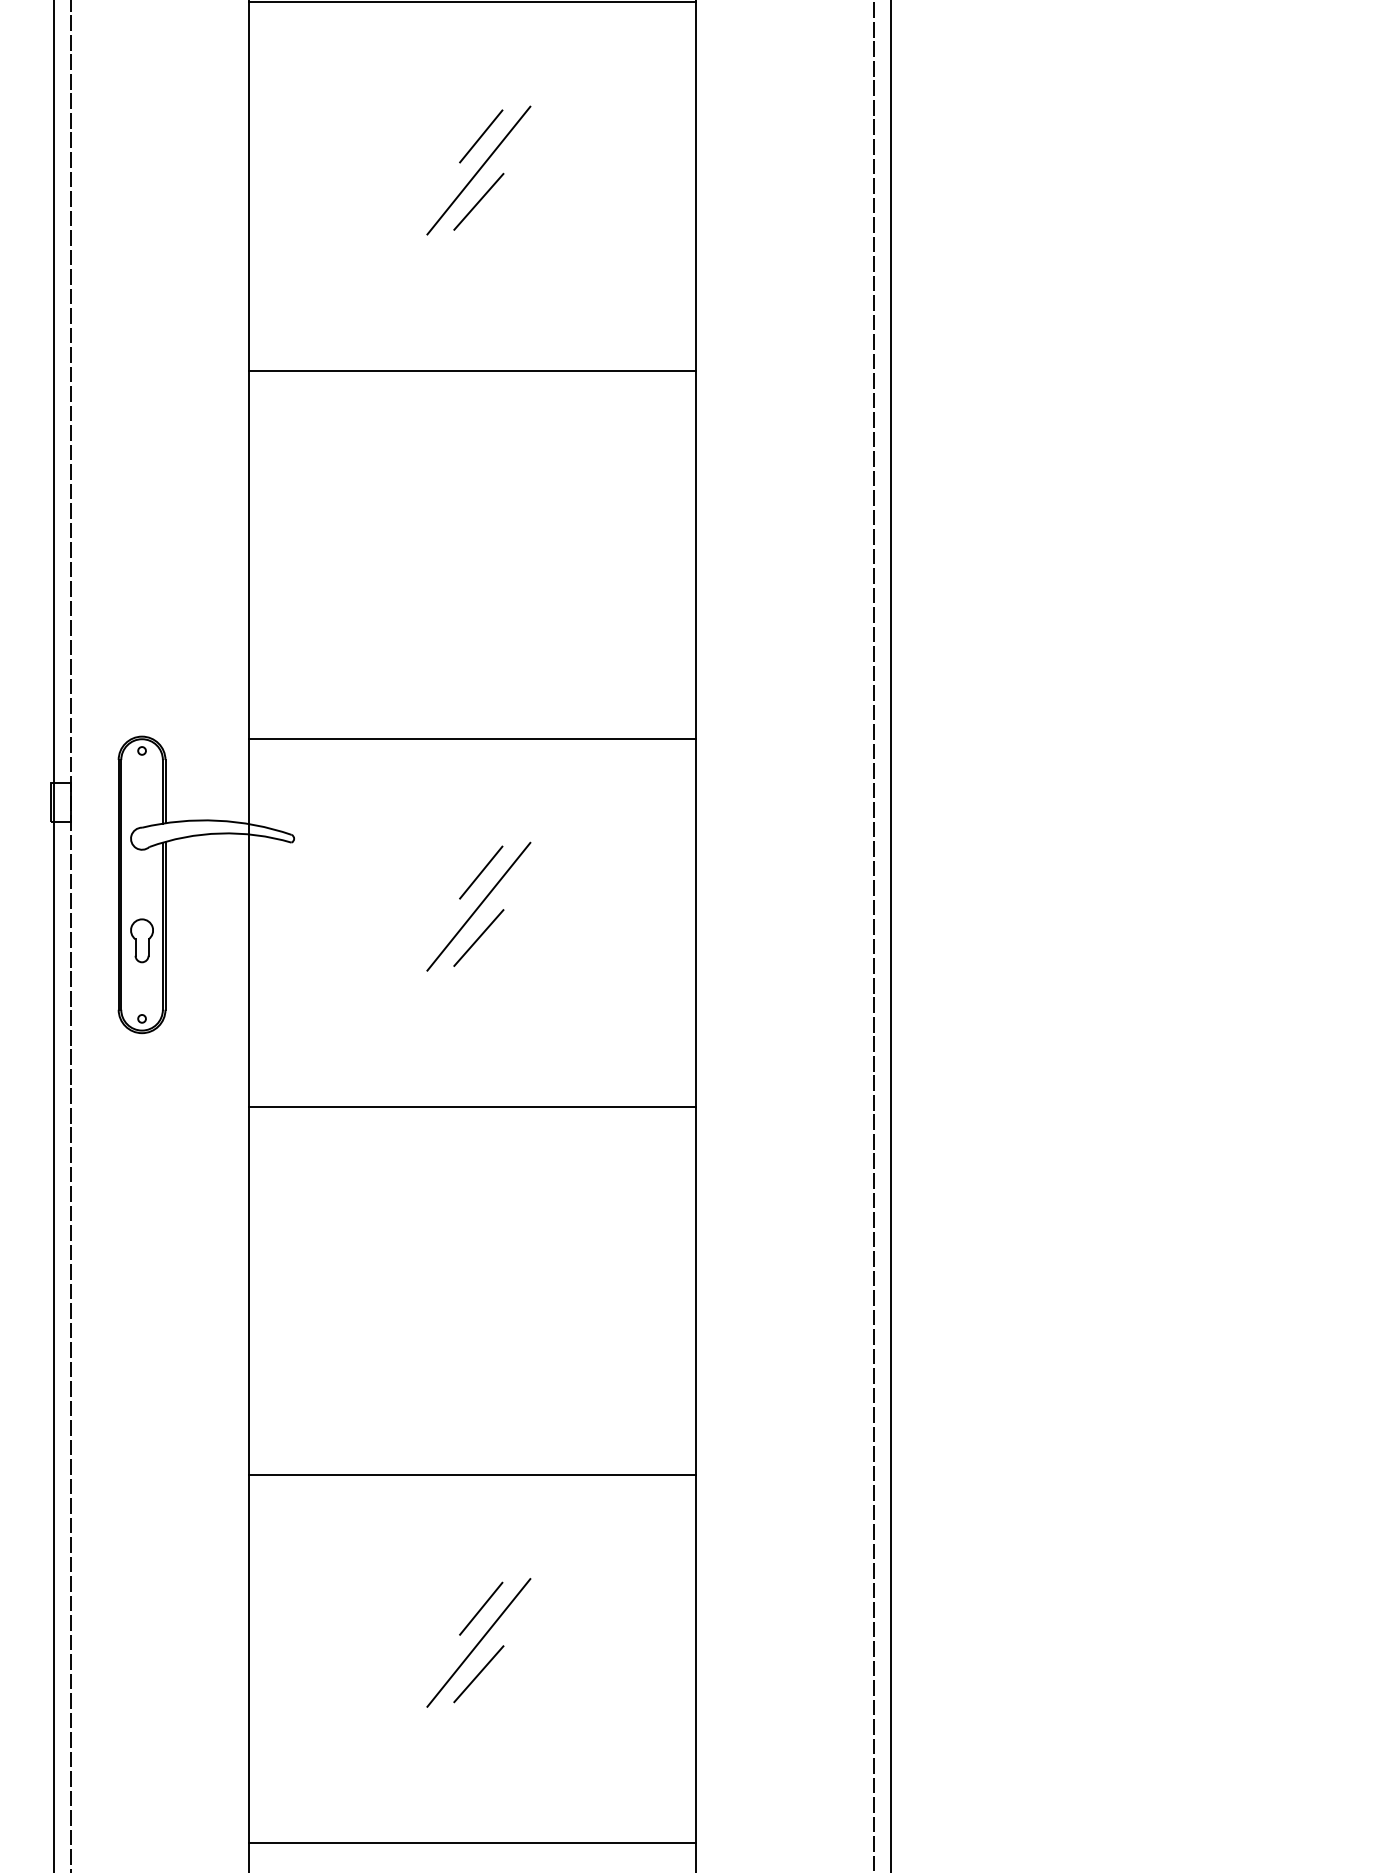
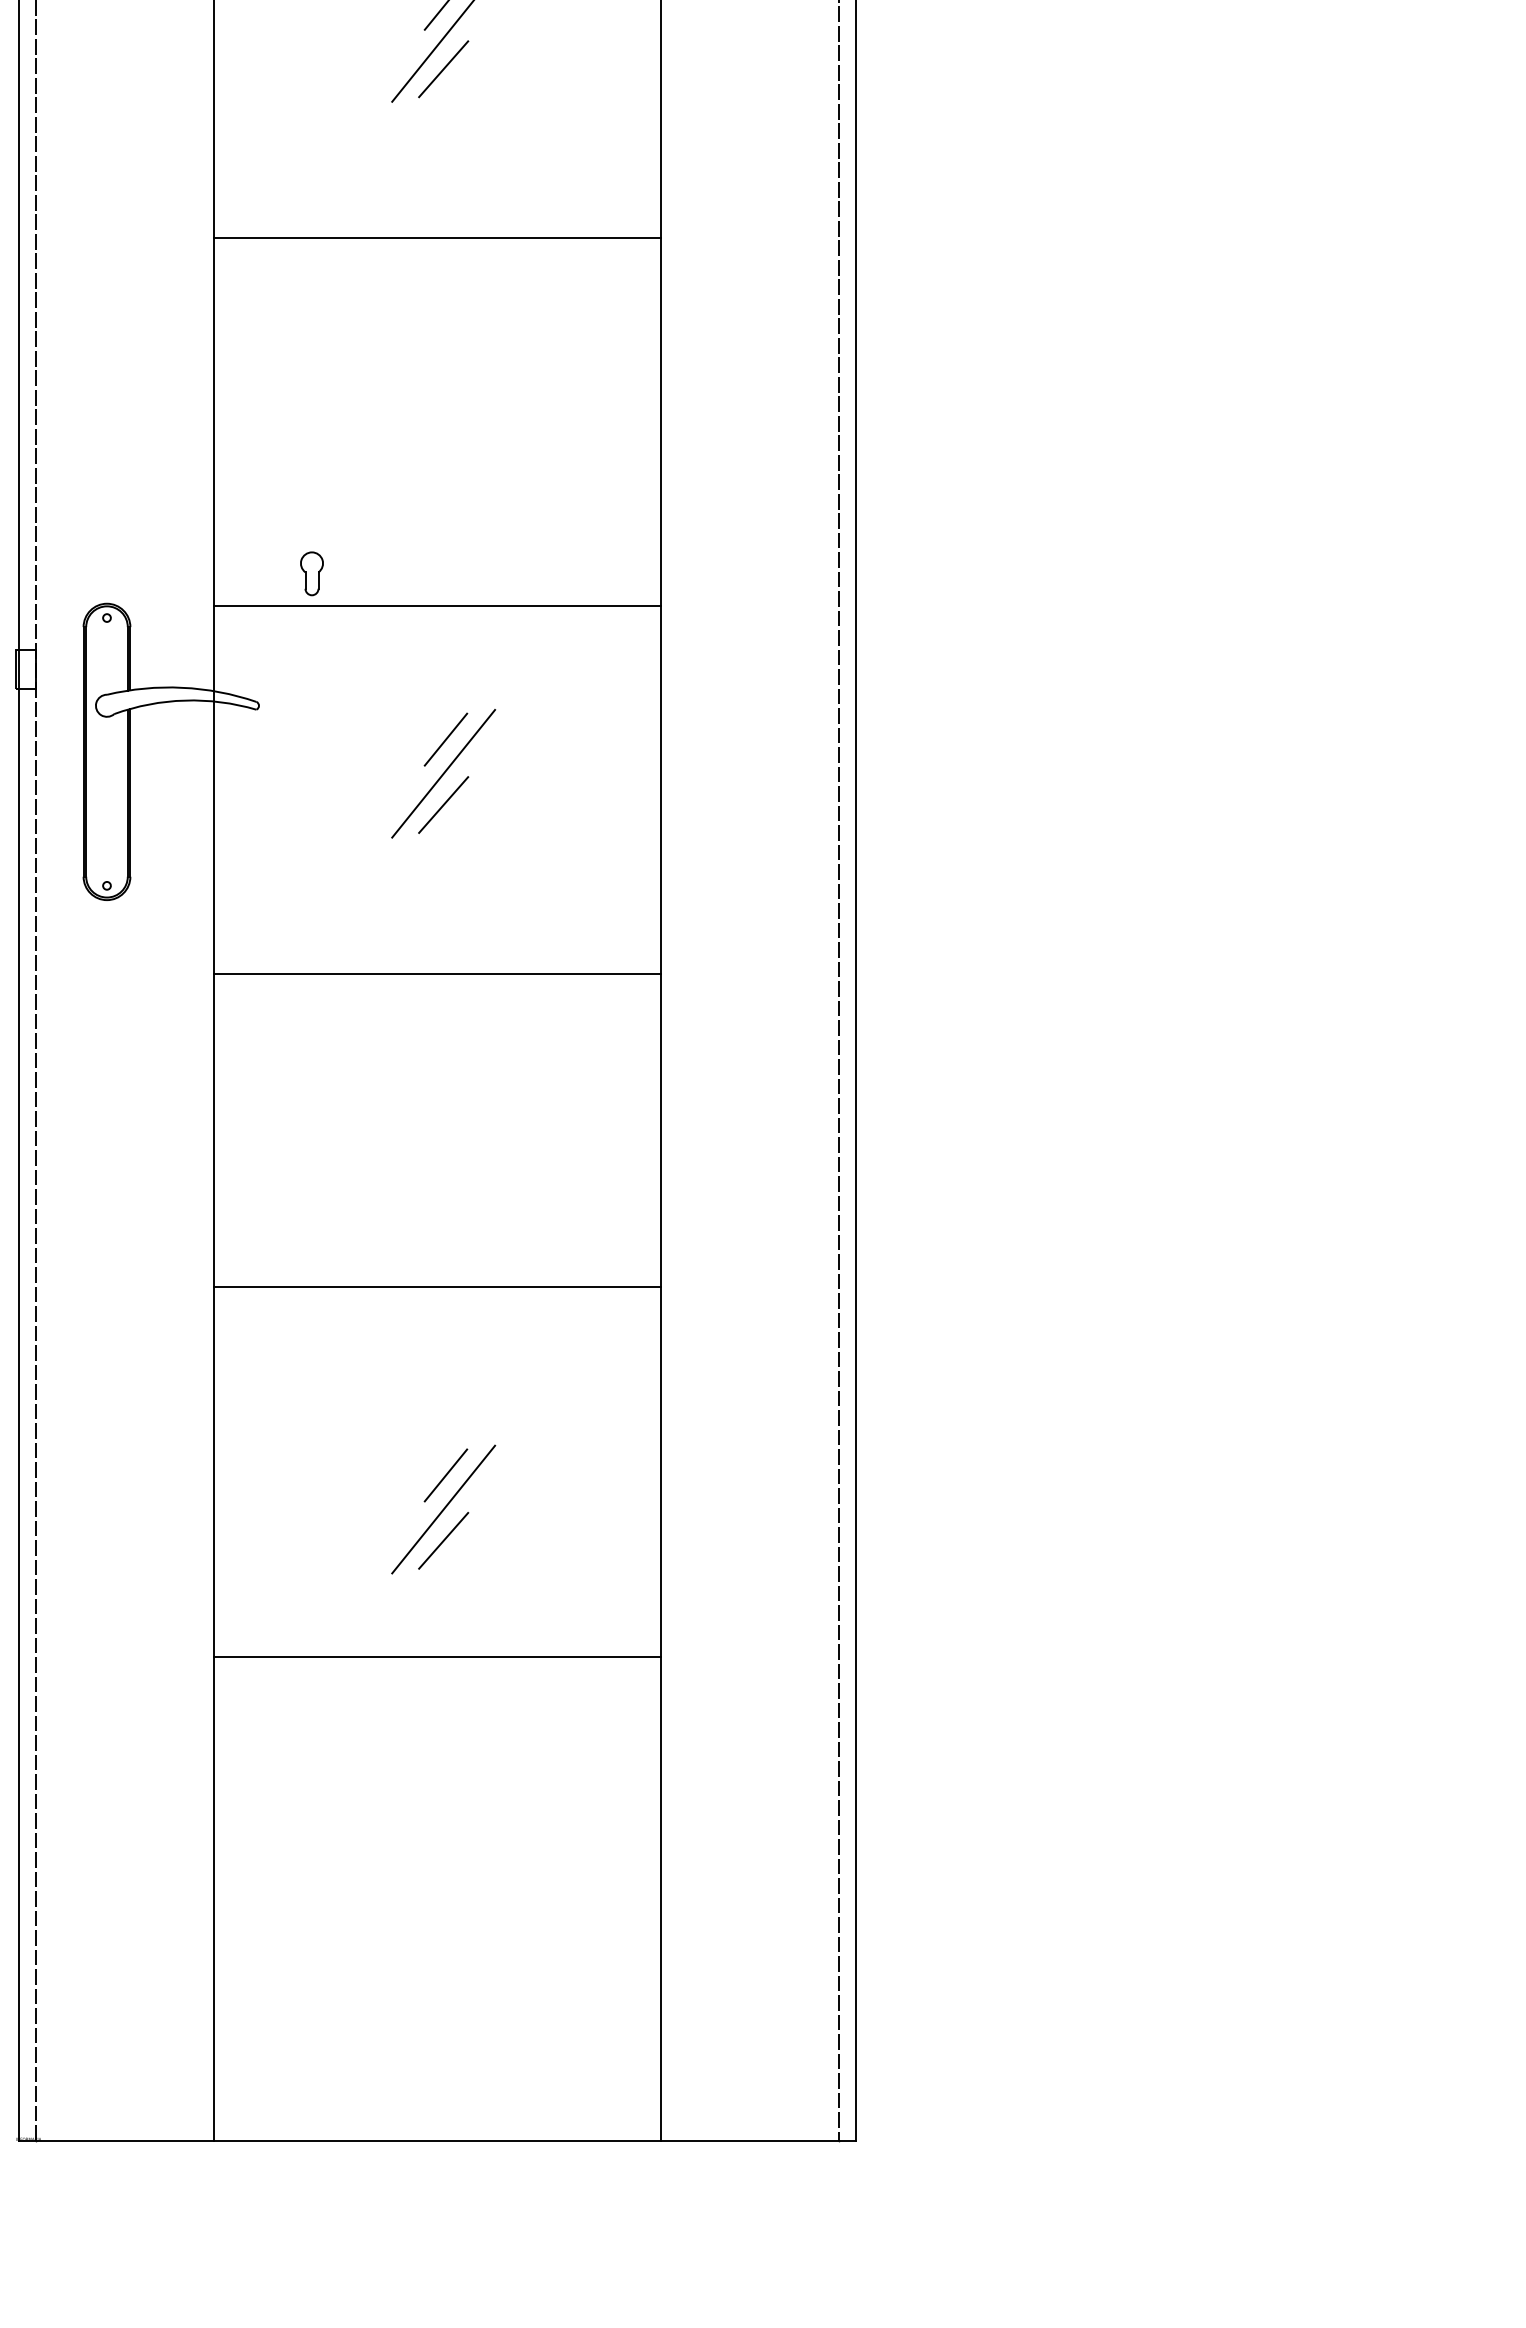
part: (141, 940) -> (311, 573), moved
line: (471, 1474) -> (436, 1287), moved
line: (471, 1842) -> (436, 1657), moved

